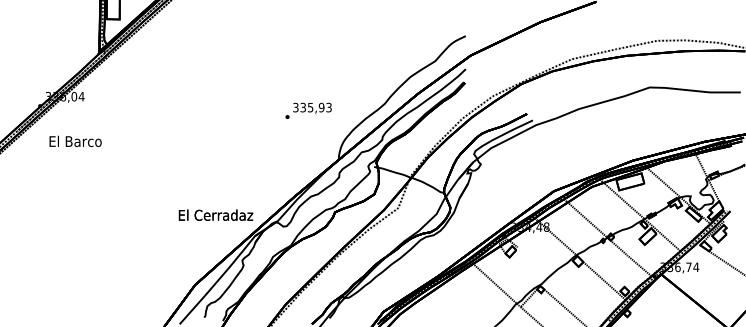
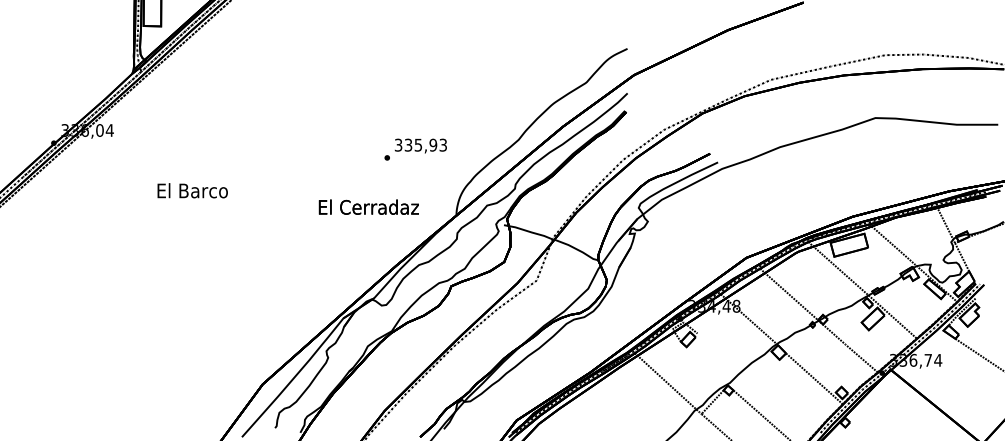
text: (75, 141) -> (192, 190), moved
text: (215, 214) -> (368, 206), moved

